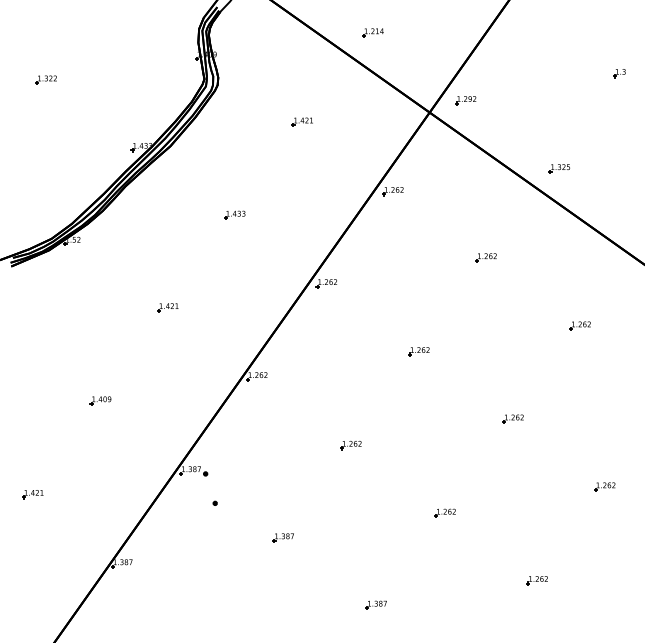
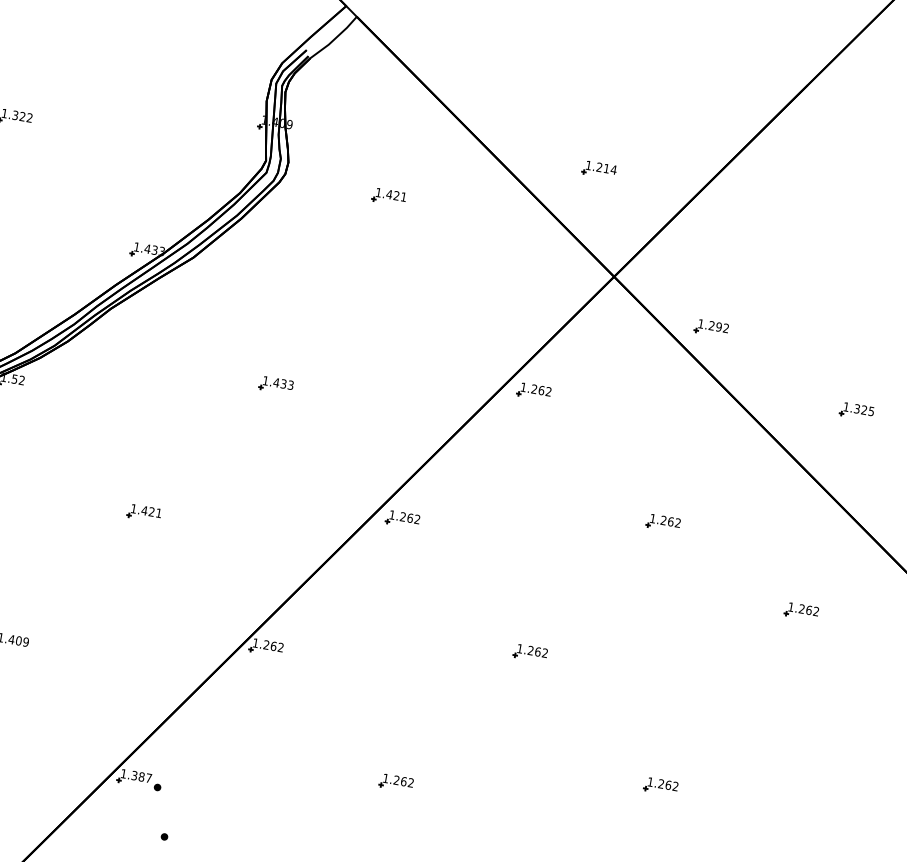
part: (372, 32) -> (598, 169), moved
part: (465, 100) -> (711, 328), moved
part: (301, 121) -> (387, 195), moved
part: (558, 168) -> (855, 410), moved
part: (579, 325) -> (800, 610), moved

